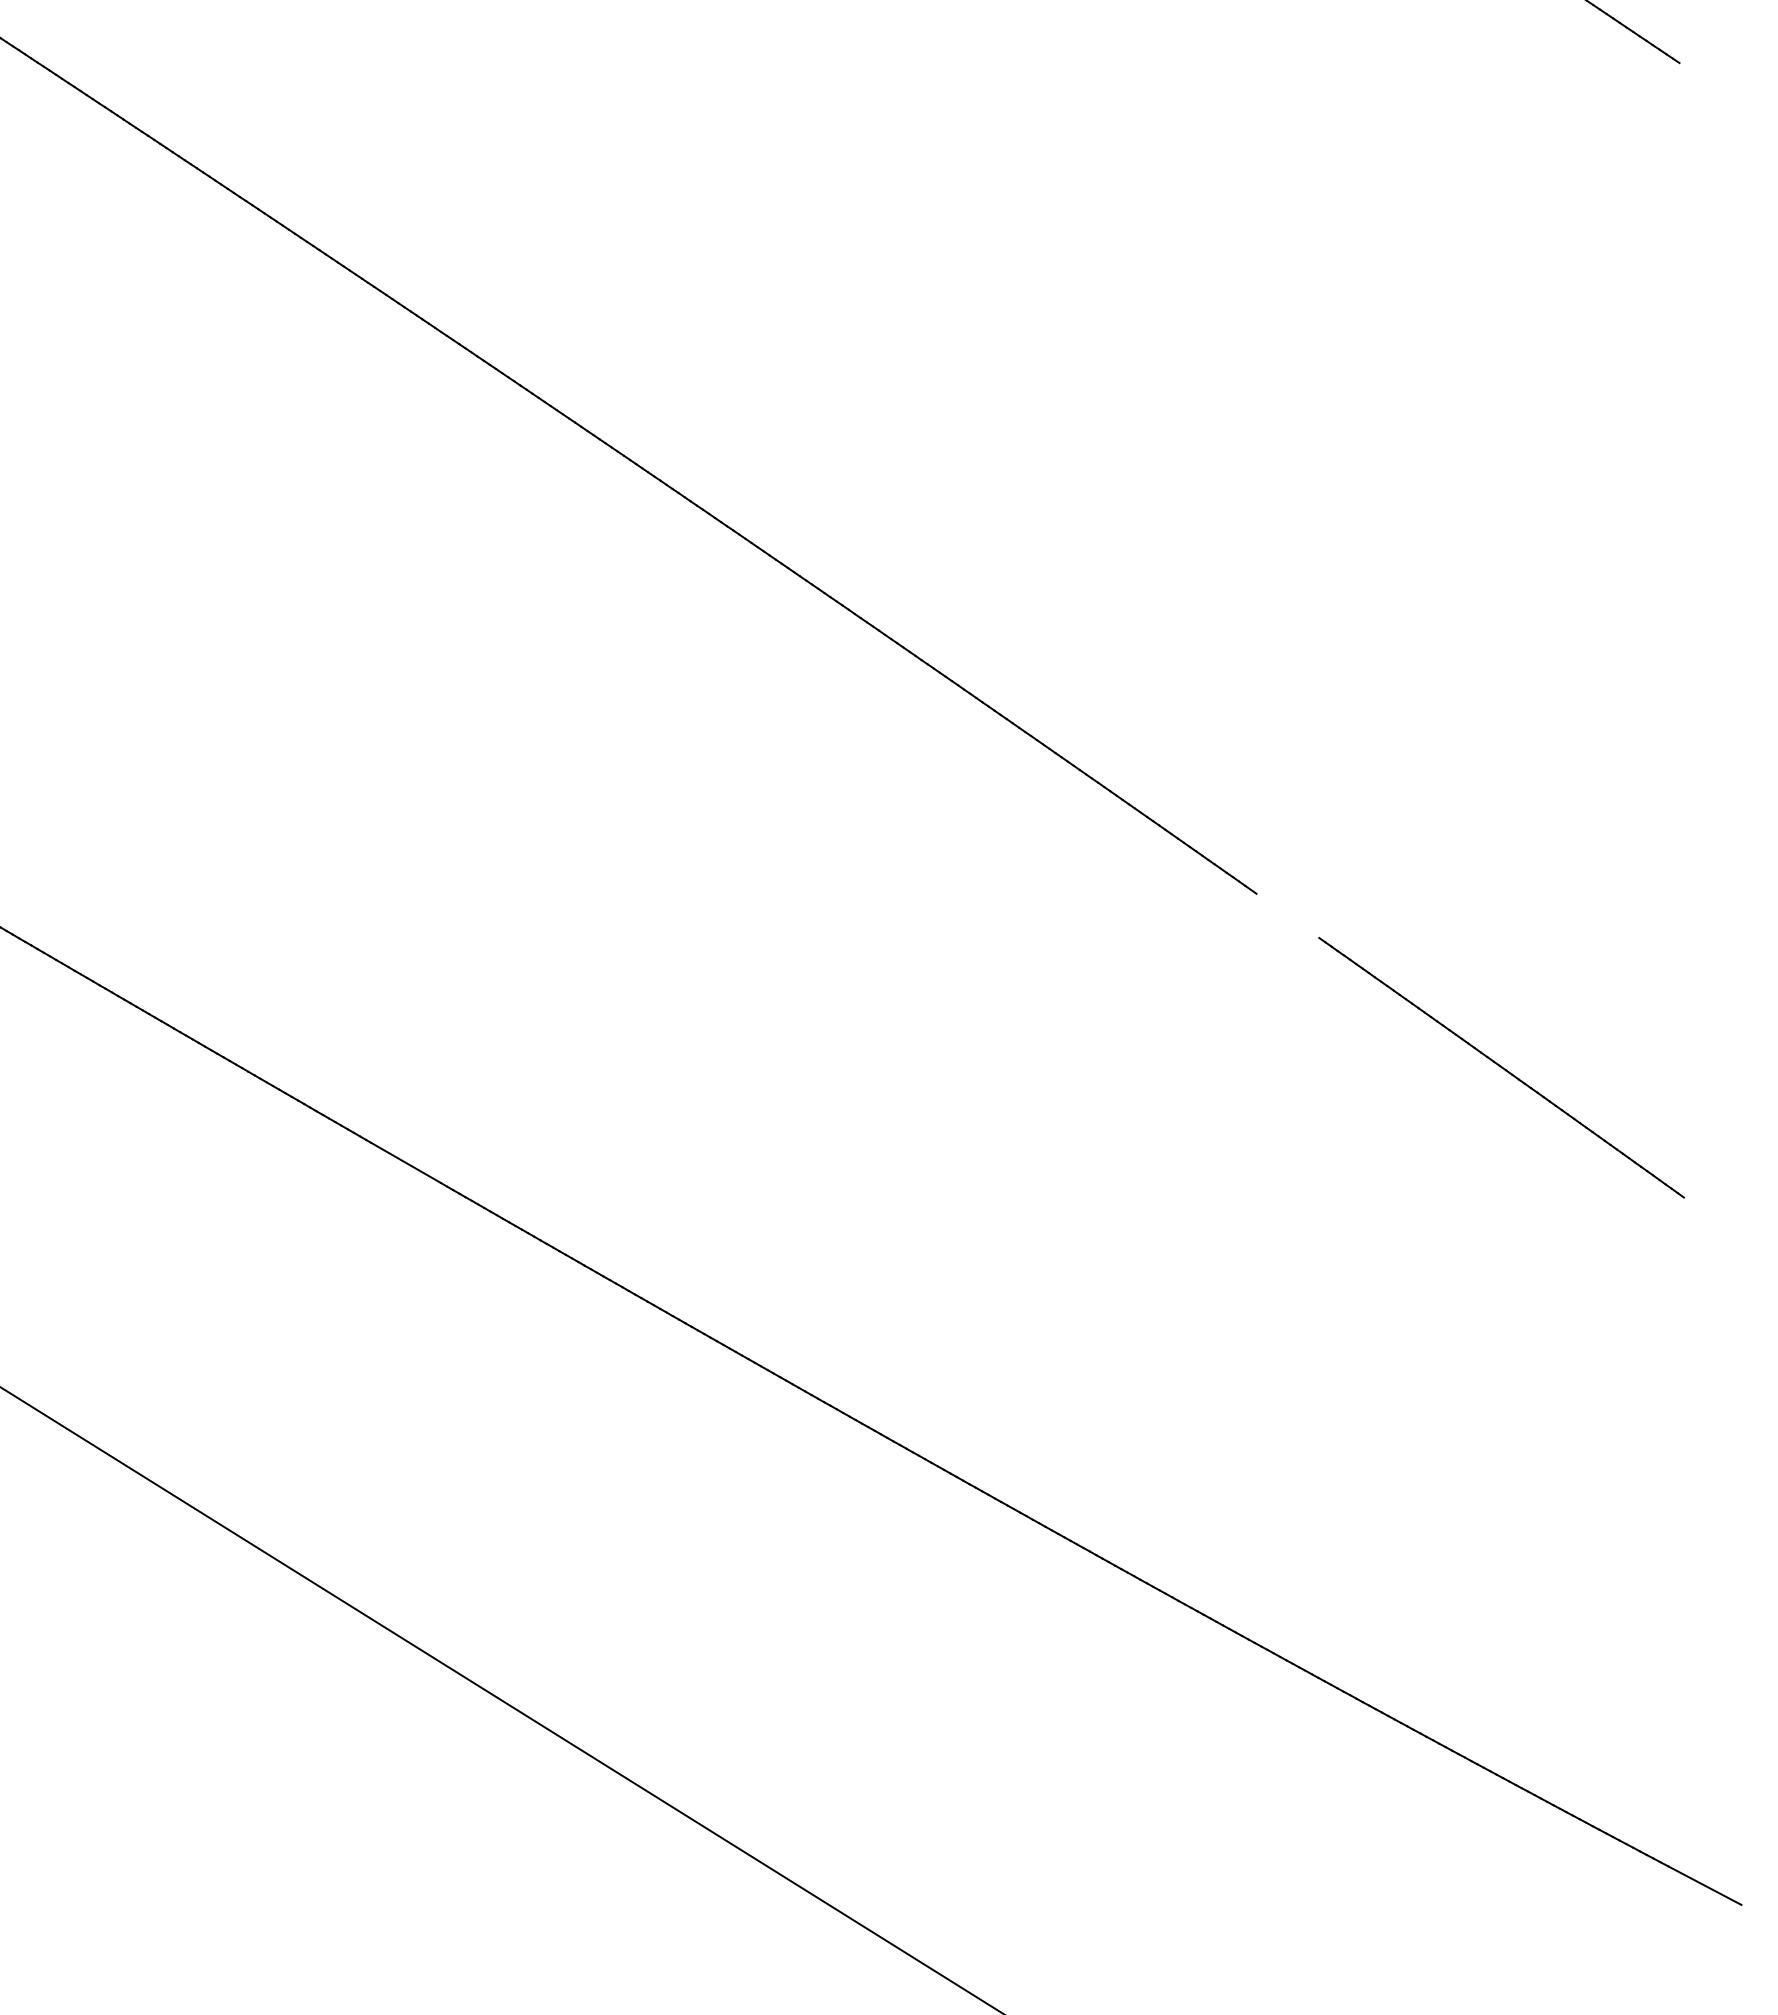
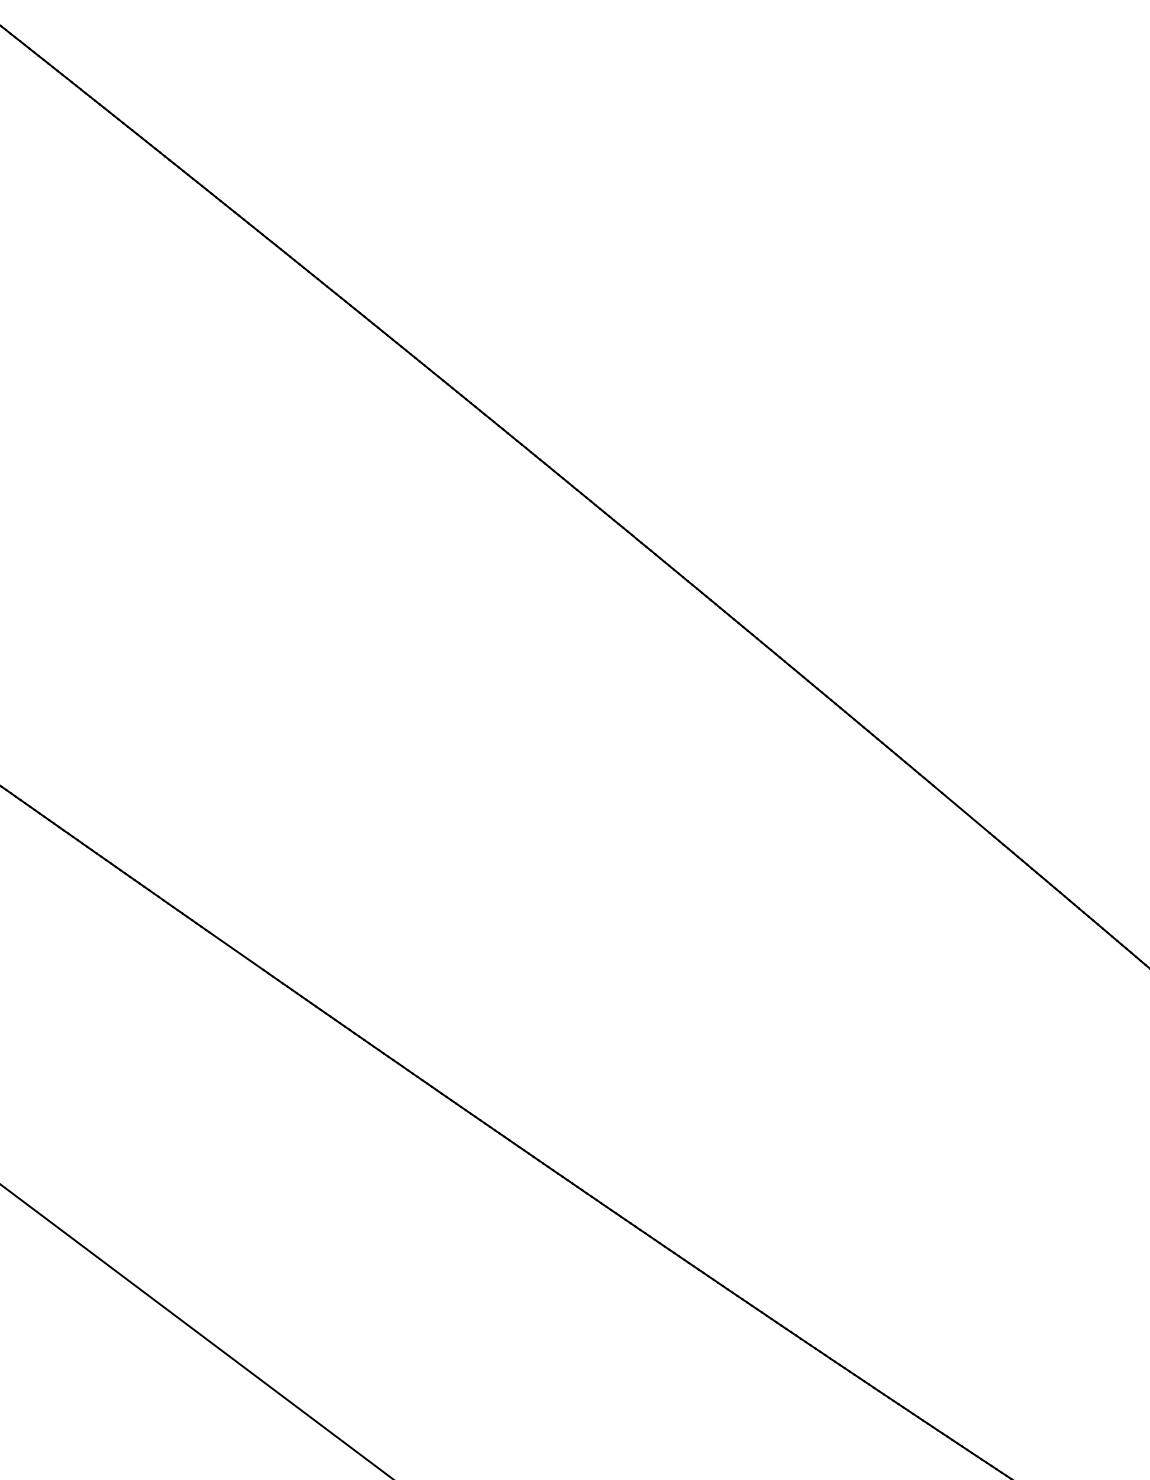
line: (1287, 915) -> (965, 812), added

